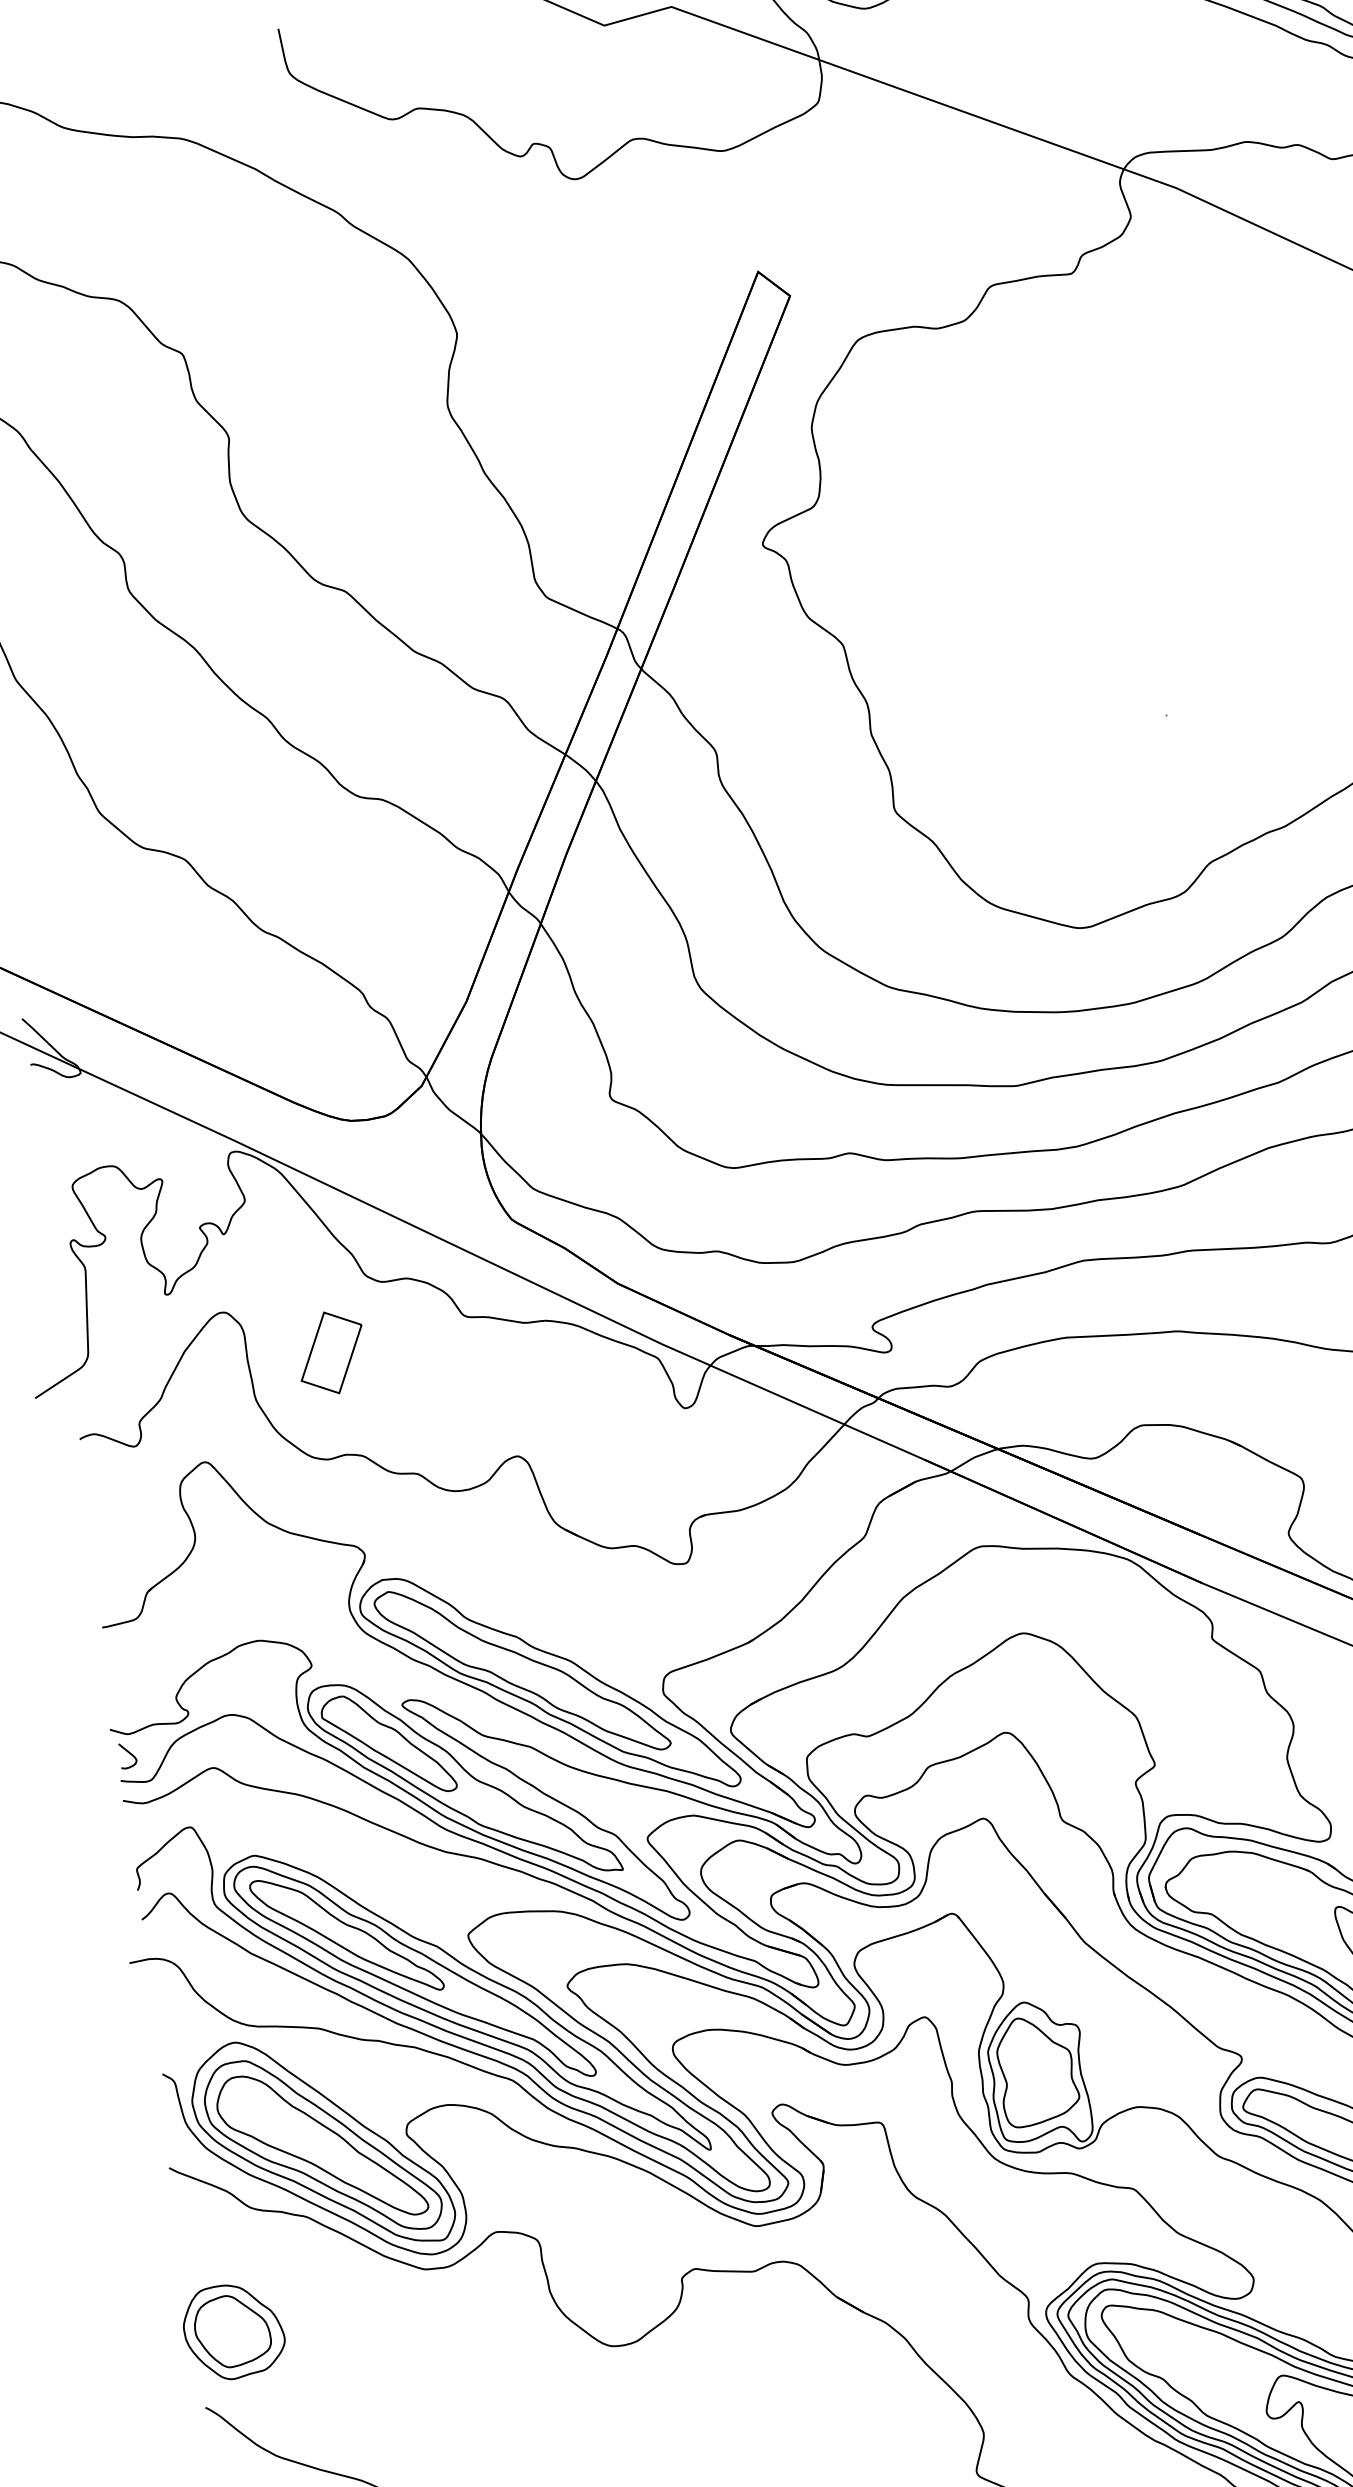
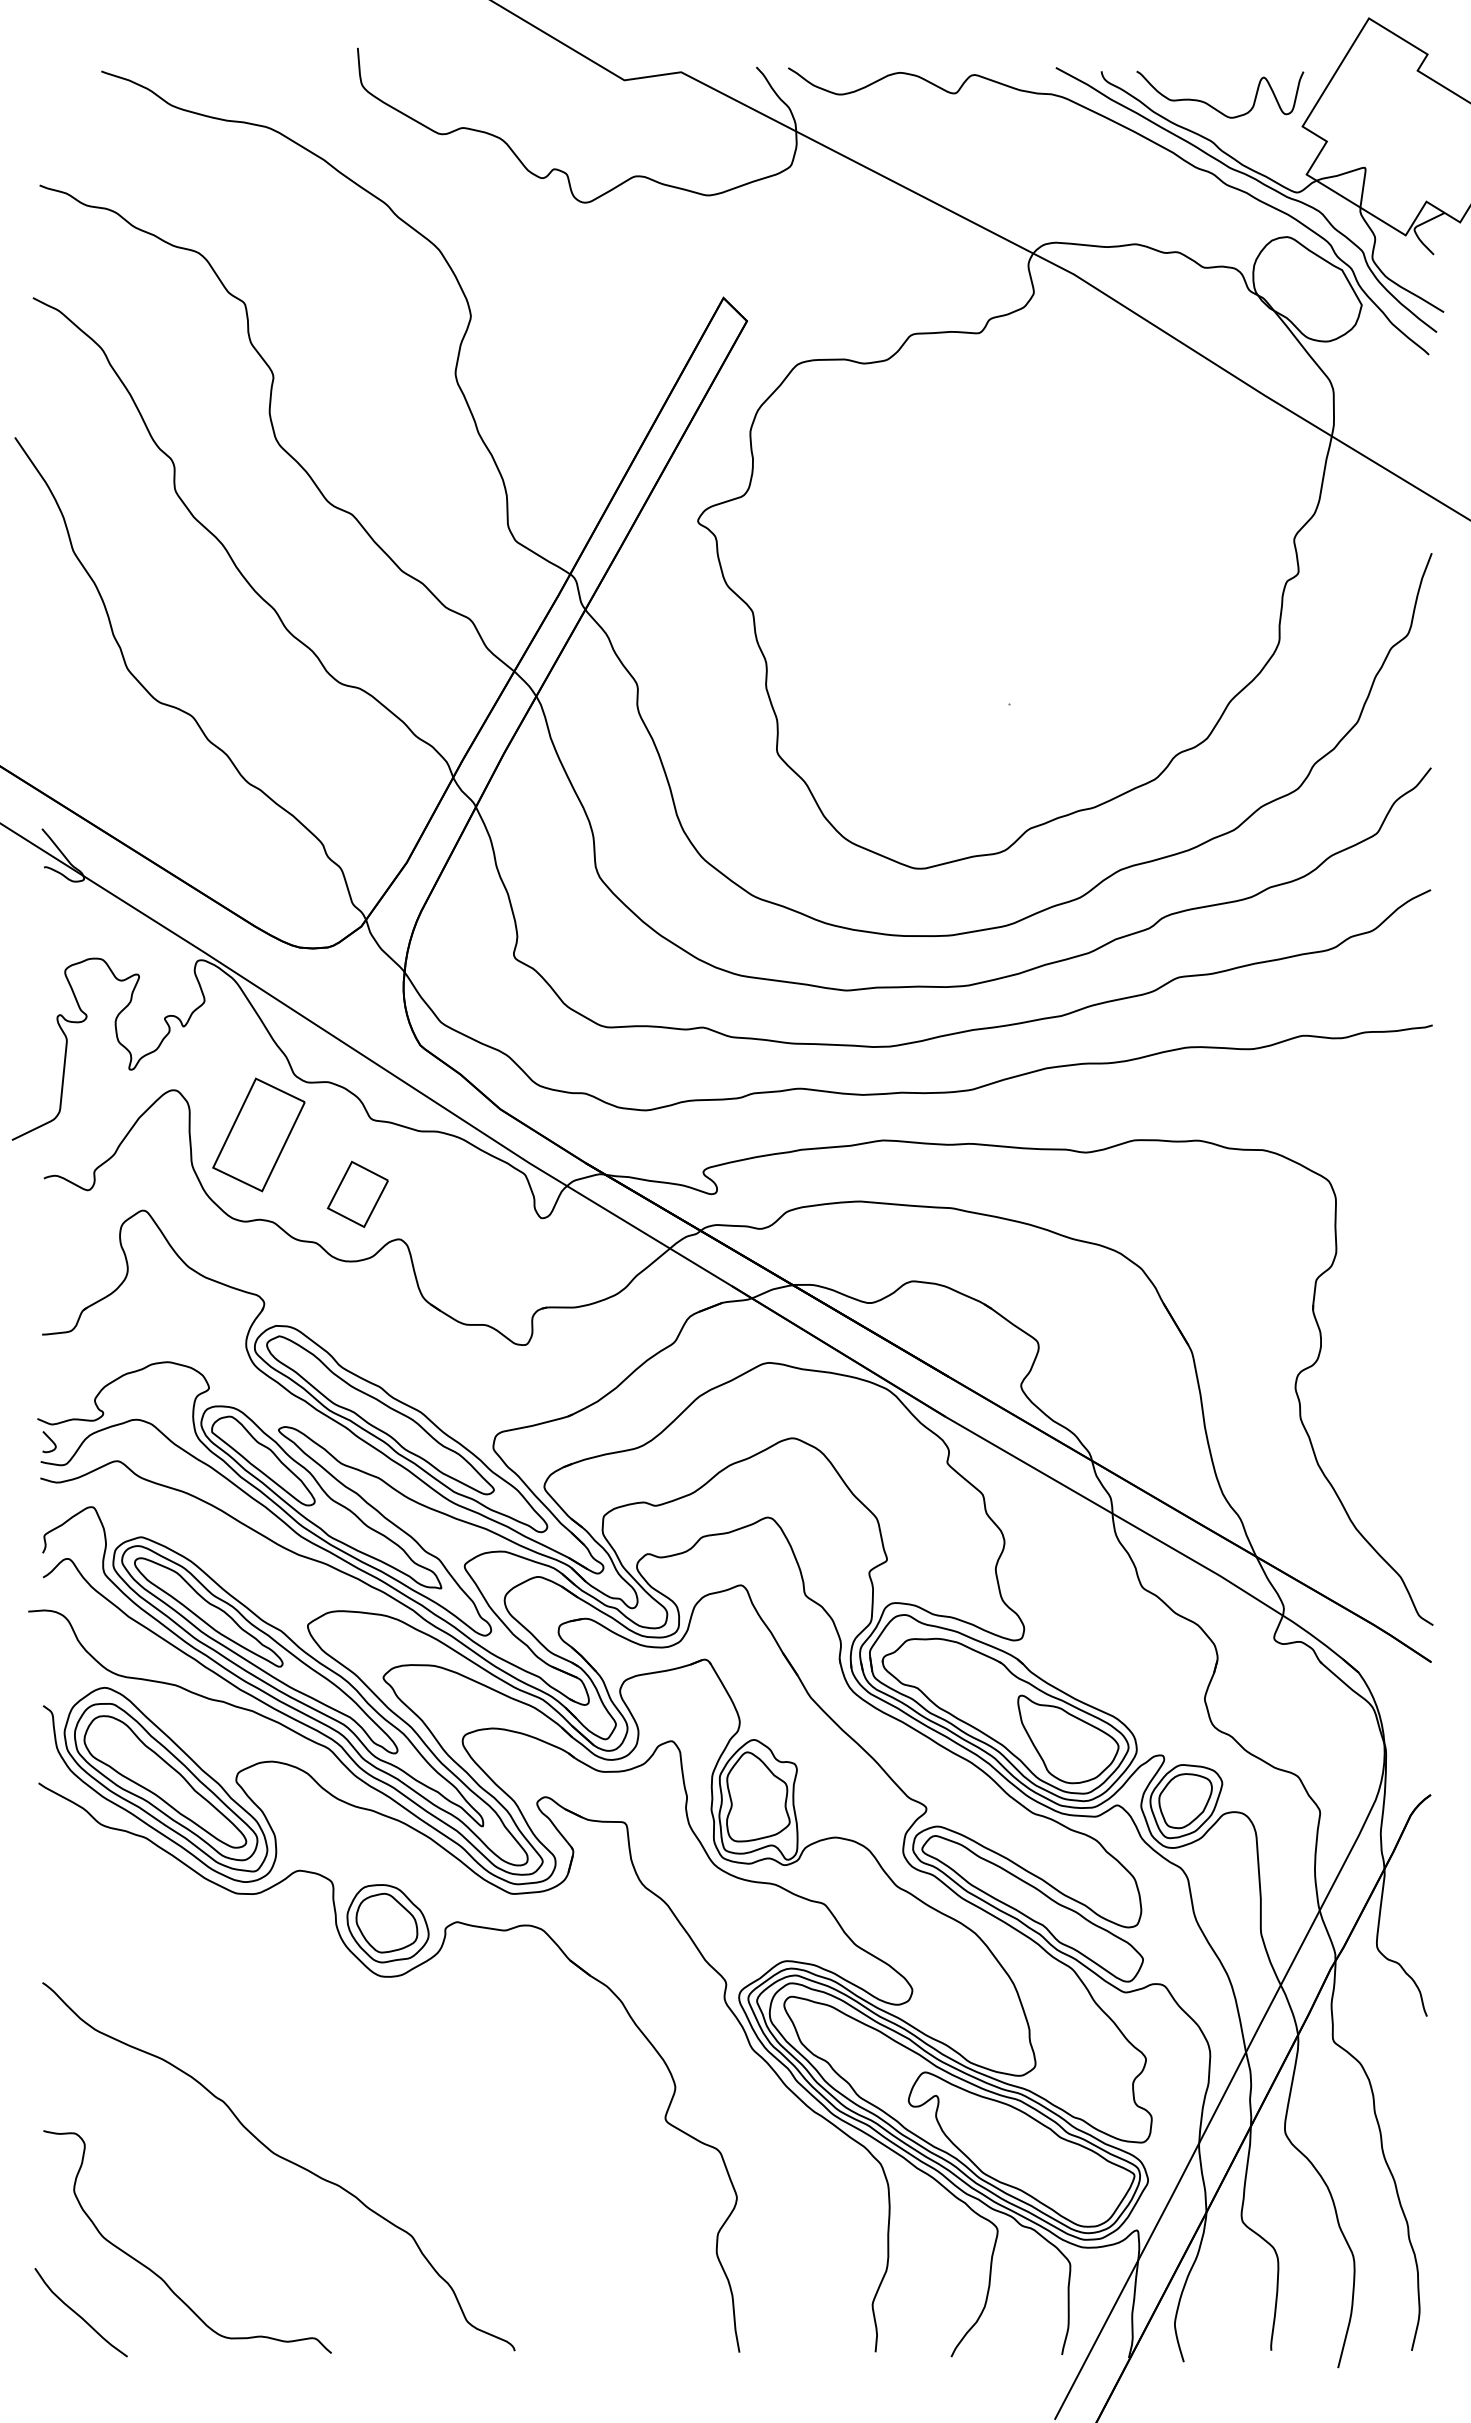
part: (330, 1352) -> (258, 1134), size x1.67
part: (459, 1407) -> (357, 1193), added
part: (233, 2331) -> (387, 1923), moved

